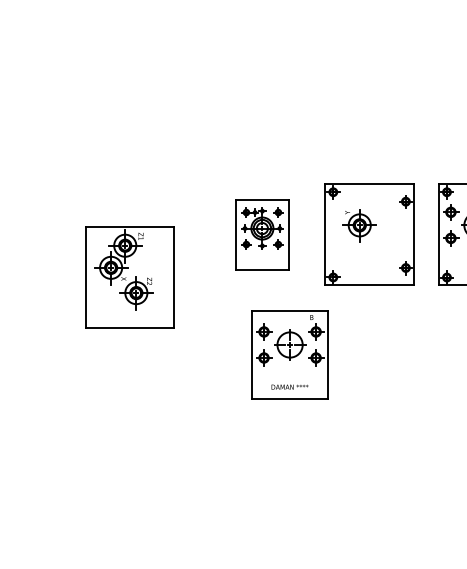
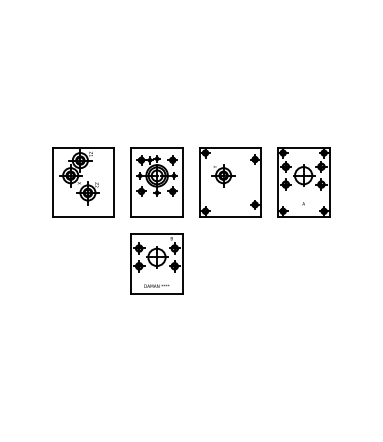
part: (261, 235) -> (156, 182), size x1.43
part: (129, 277) -> (83, 182), moved
part: (289, 353) -> (156, 263), moved

